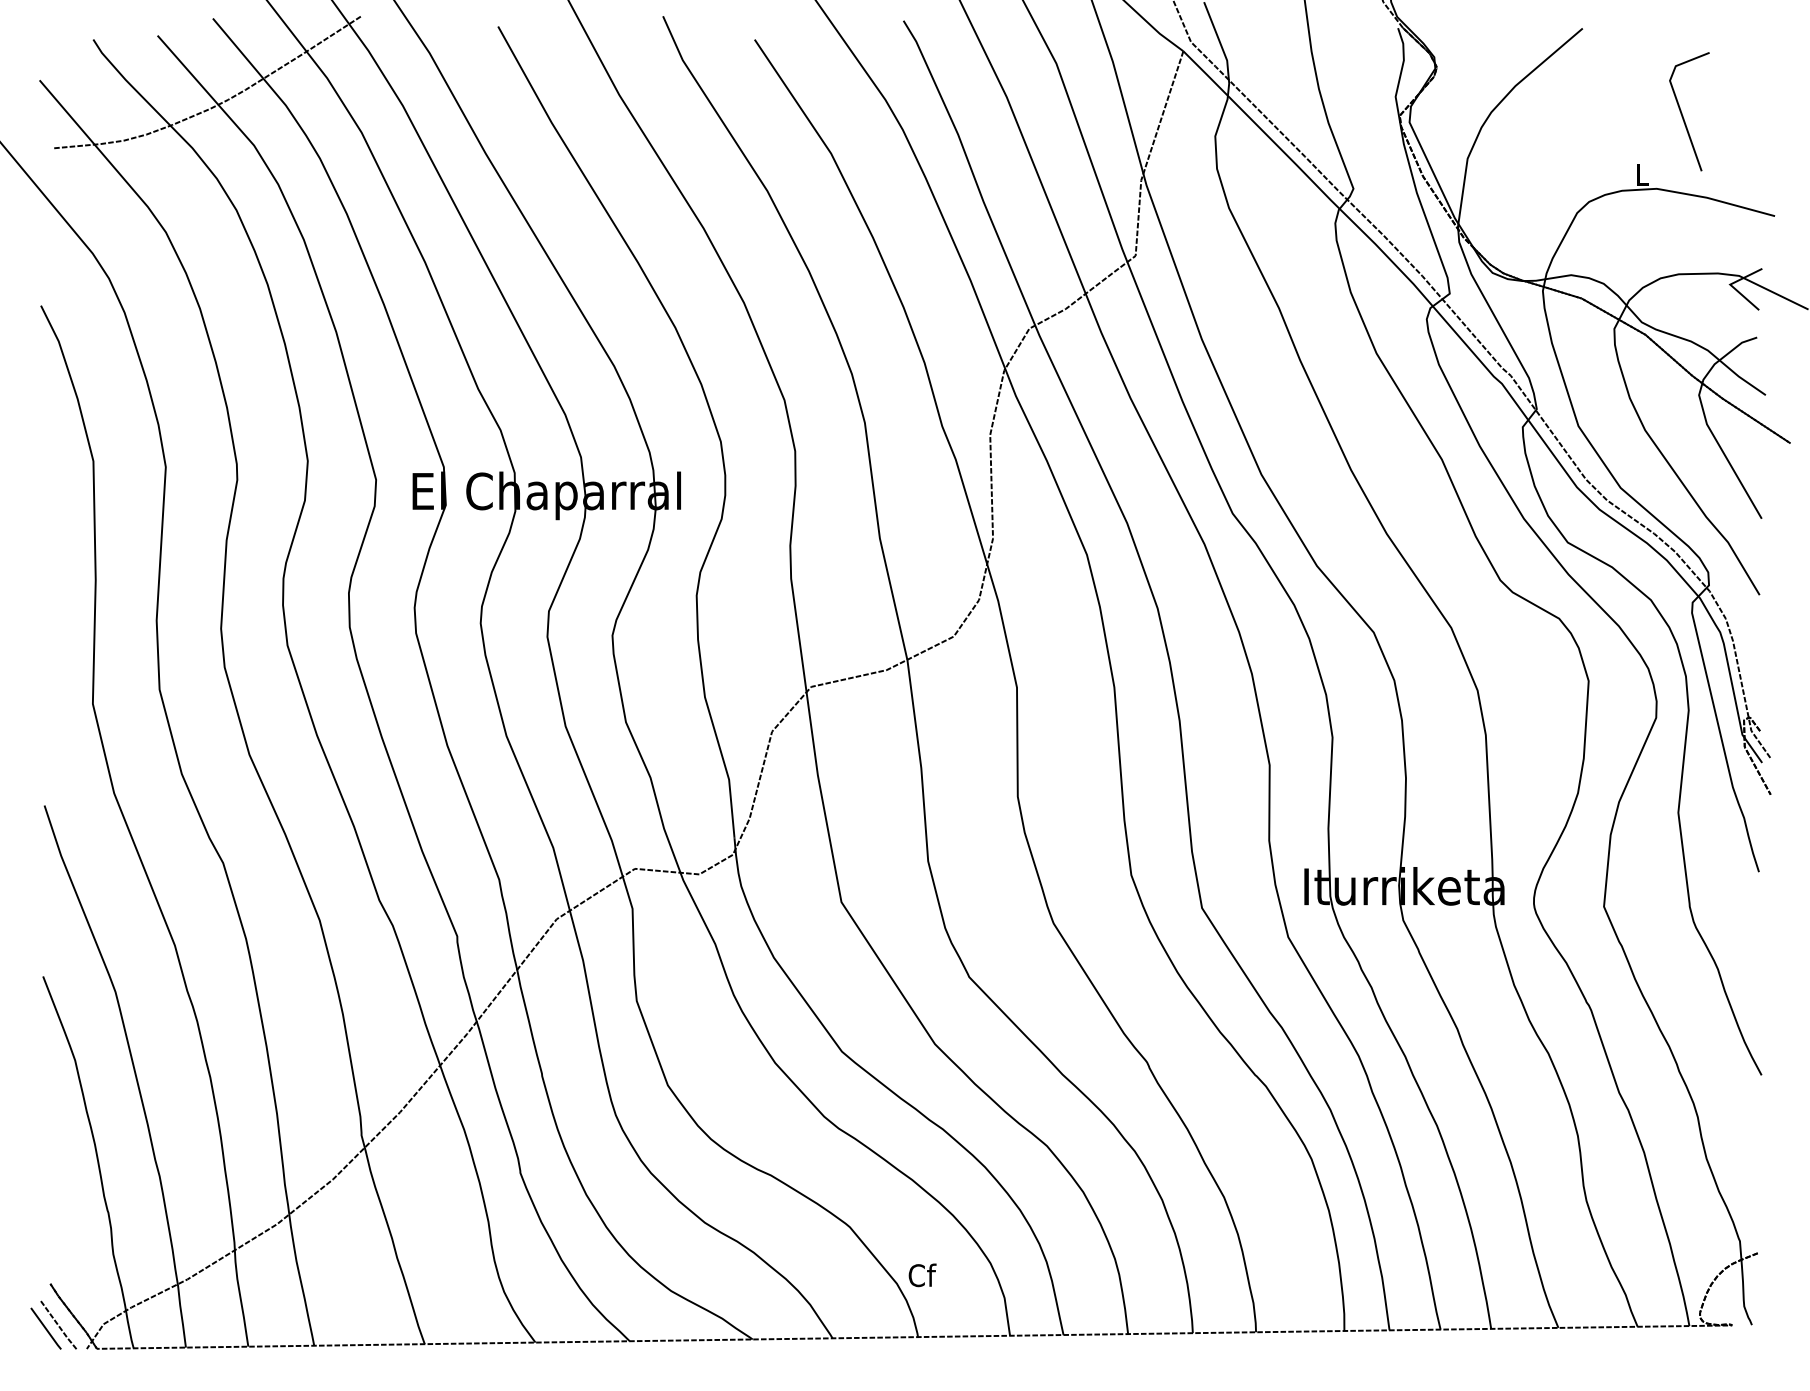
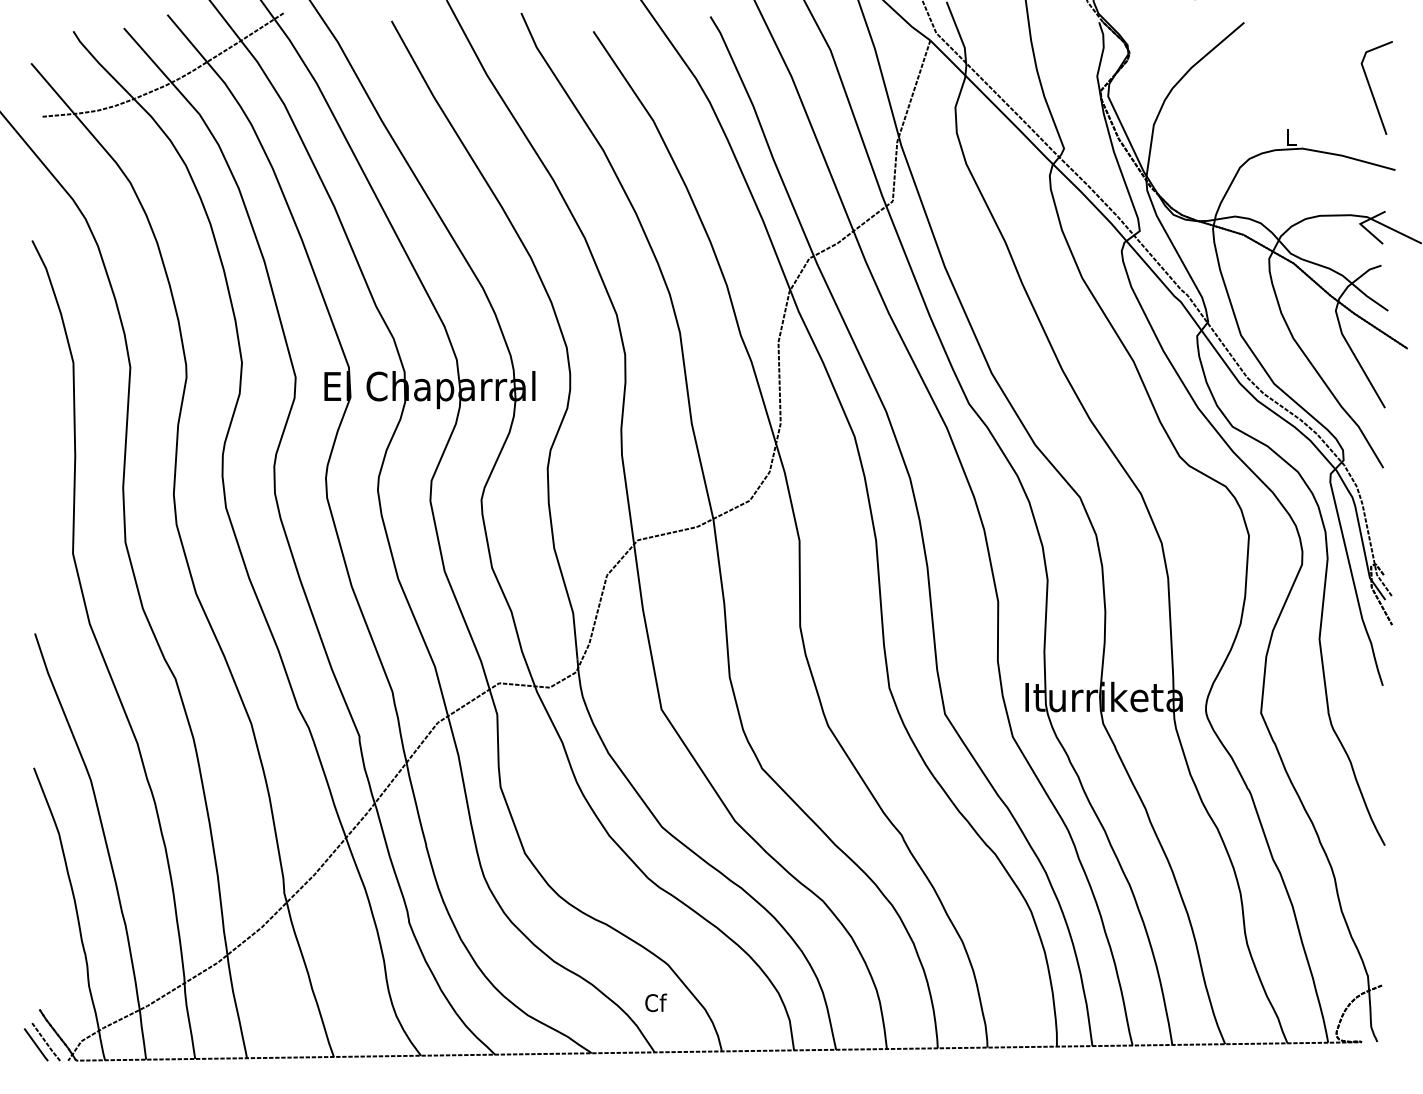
line: (1682, 112) -> (1371, 88), moved
text: (922, 1275) -> (656, 1002), moved

